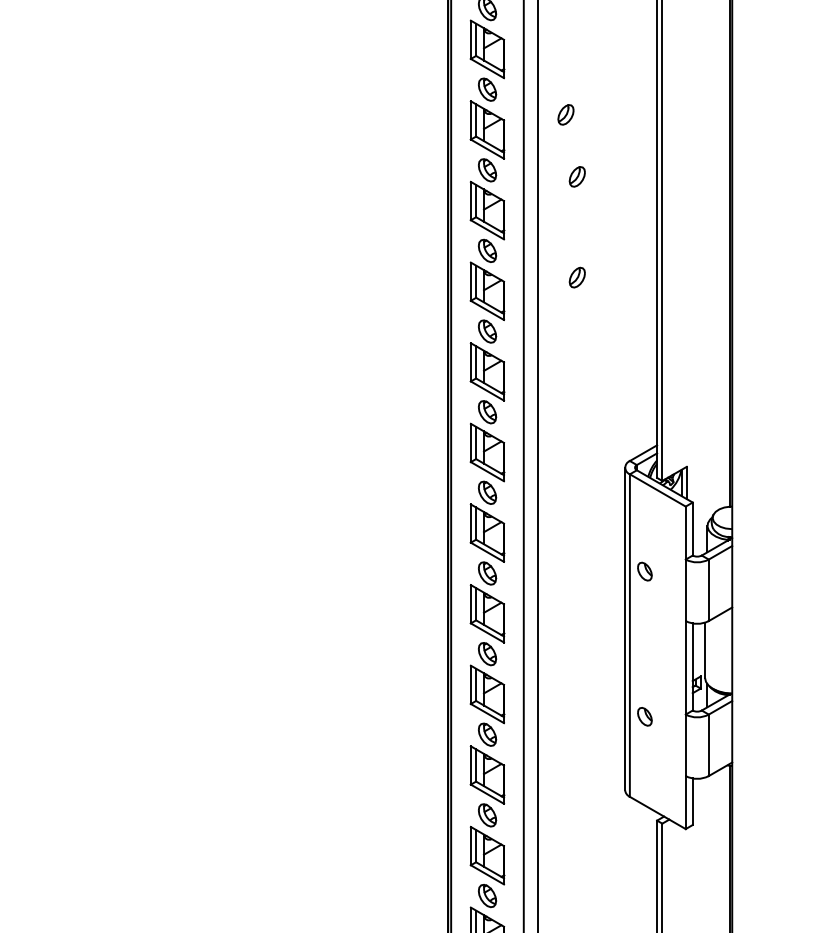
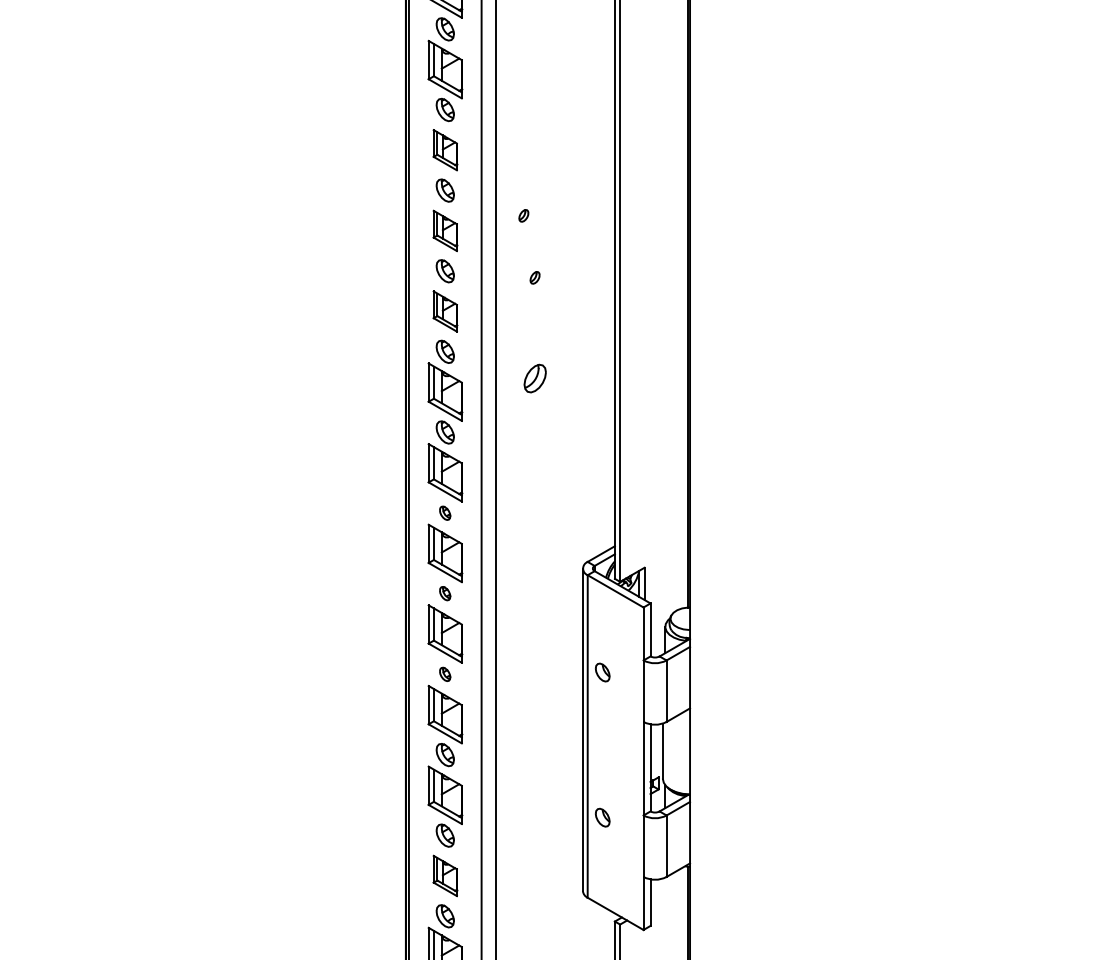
part: (487, 48) -> (445, 149), size x0.7
part: (565, 114) -> (523, 215), size x0.6
part: (487, 129) -> (445, 230), size x0.7
part: (576, 176) -> (534, 277), size x0.6
part: (487, 210) -> (445, 311), size x0.7
part: (576, 277) -> (534, 378), size x1.4
part: (486, 412) -> (444, 513), size x0.6
part: (486, 492) -> (444, 593), size x0.6
part: (486, 573) -> (444, 674), size x0.6
part: (487, 774) -> (445, 875), size x0.7

